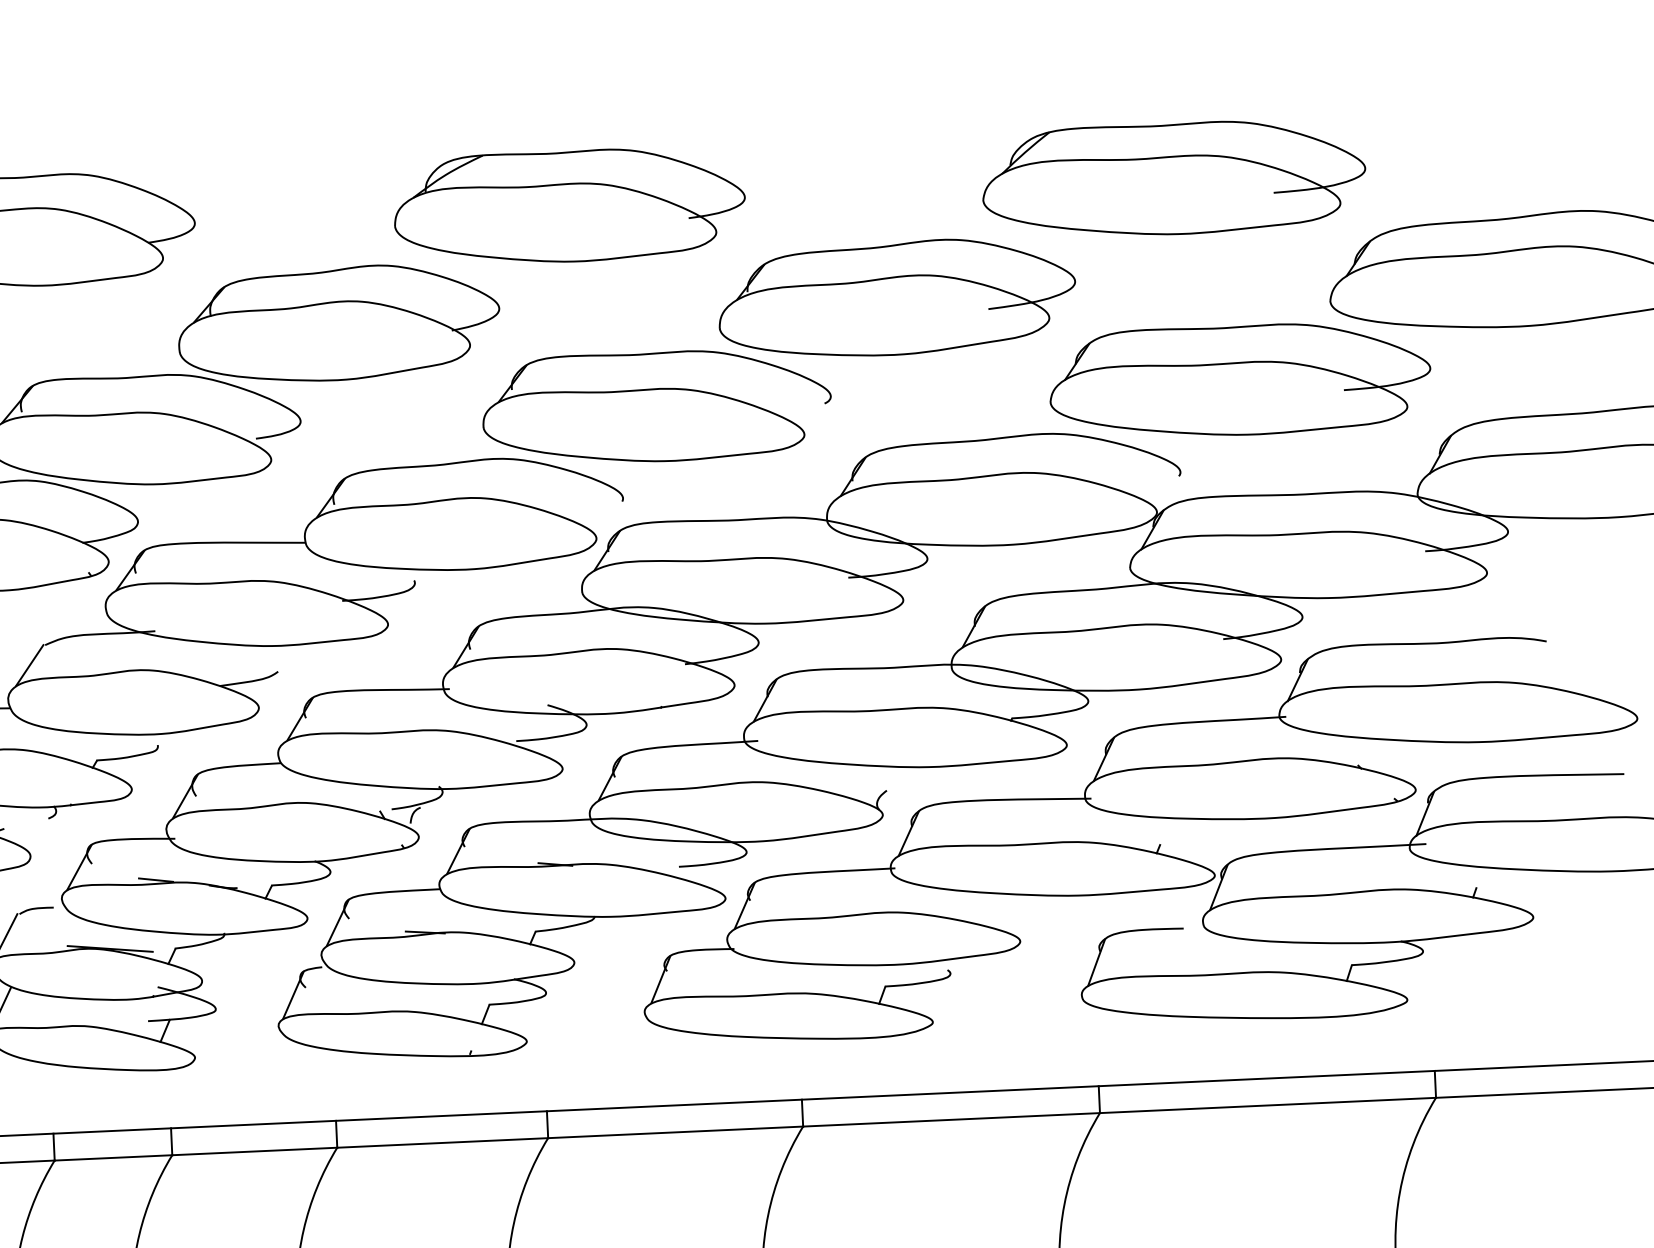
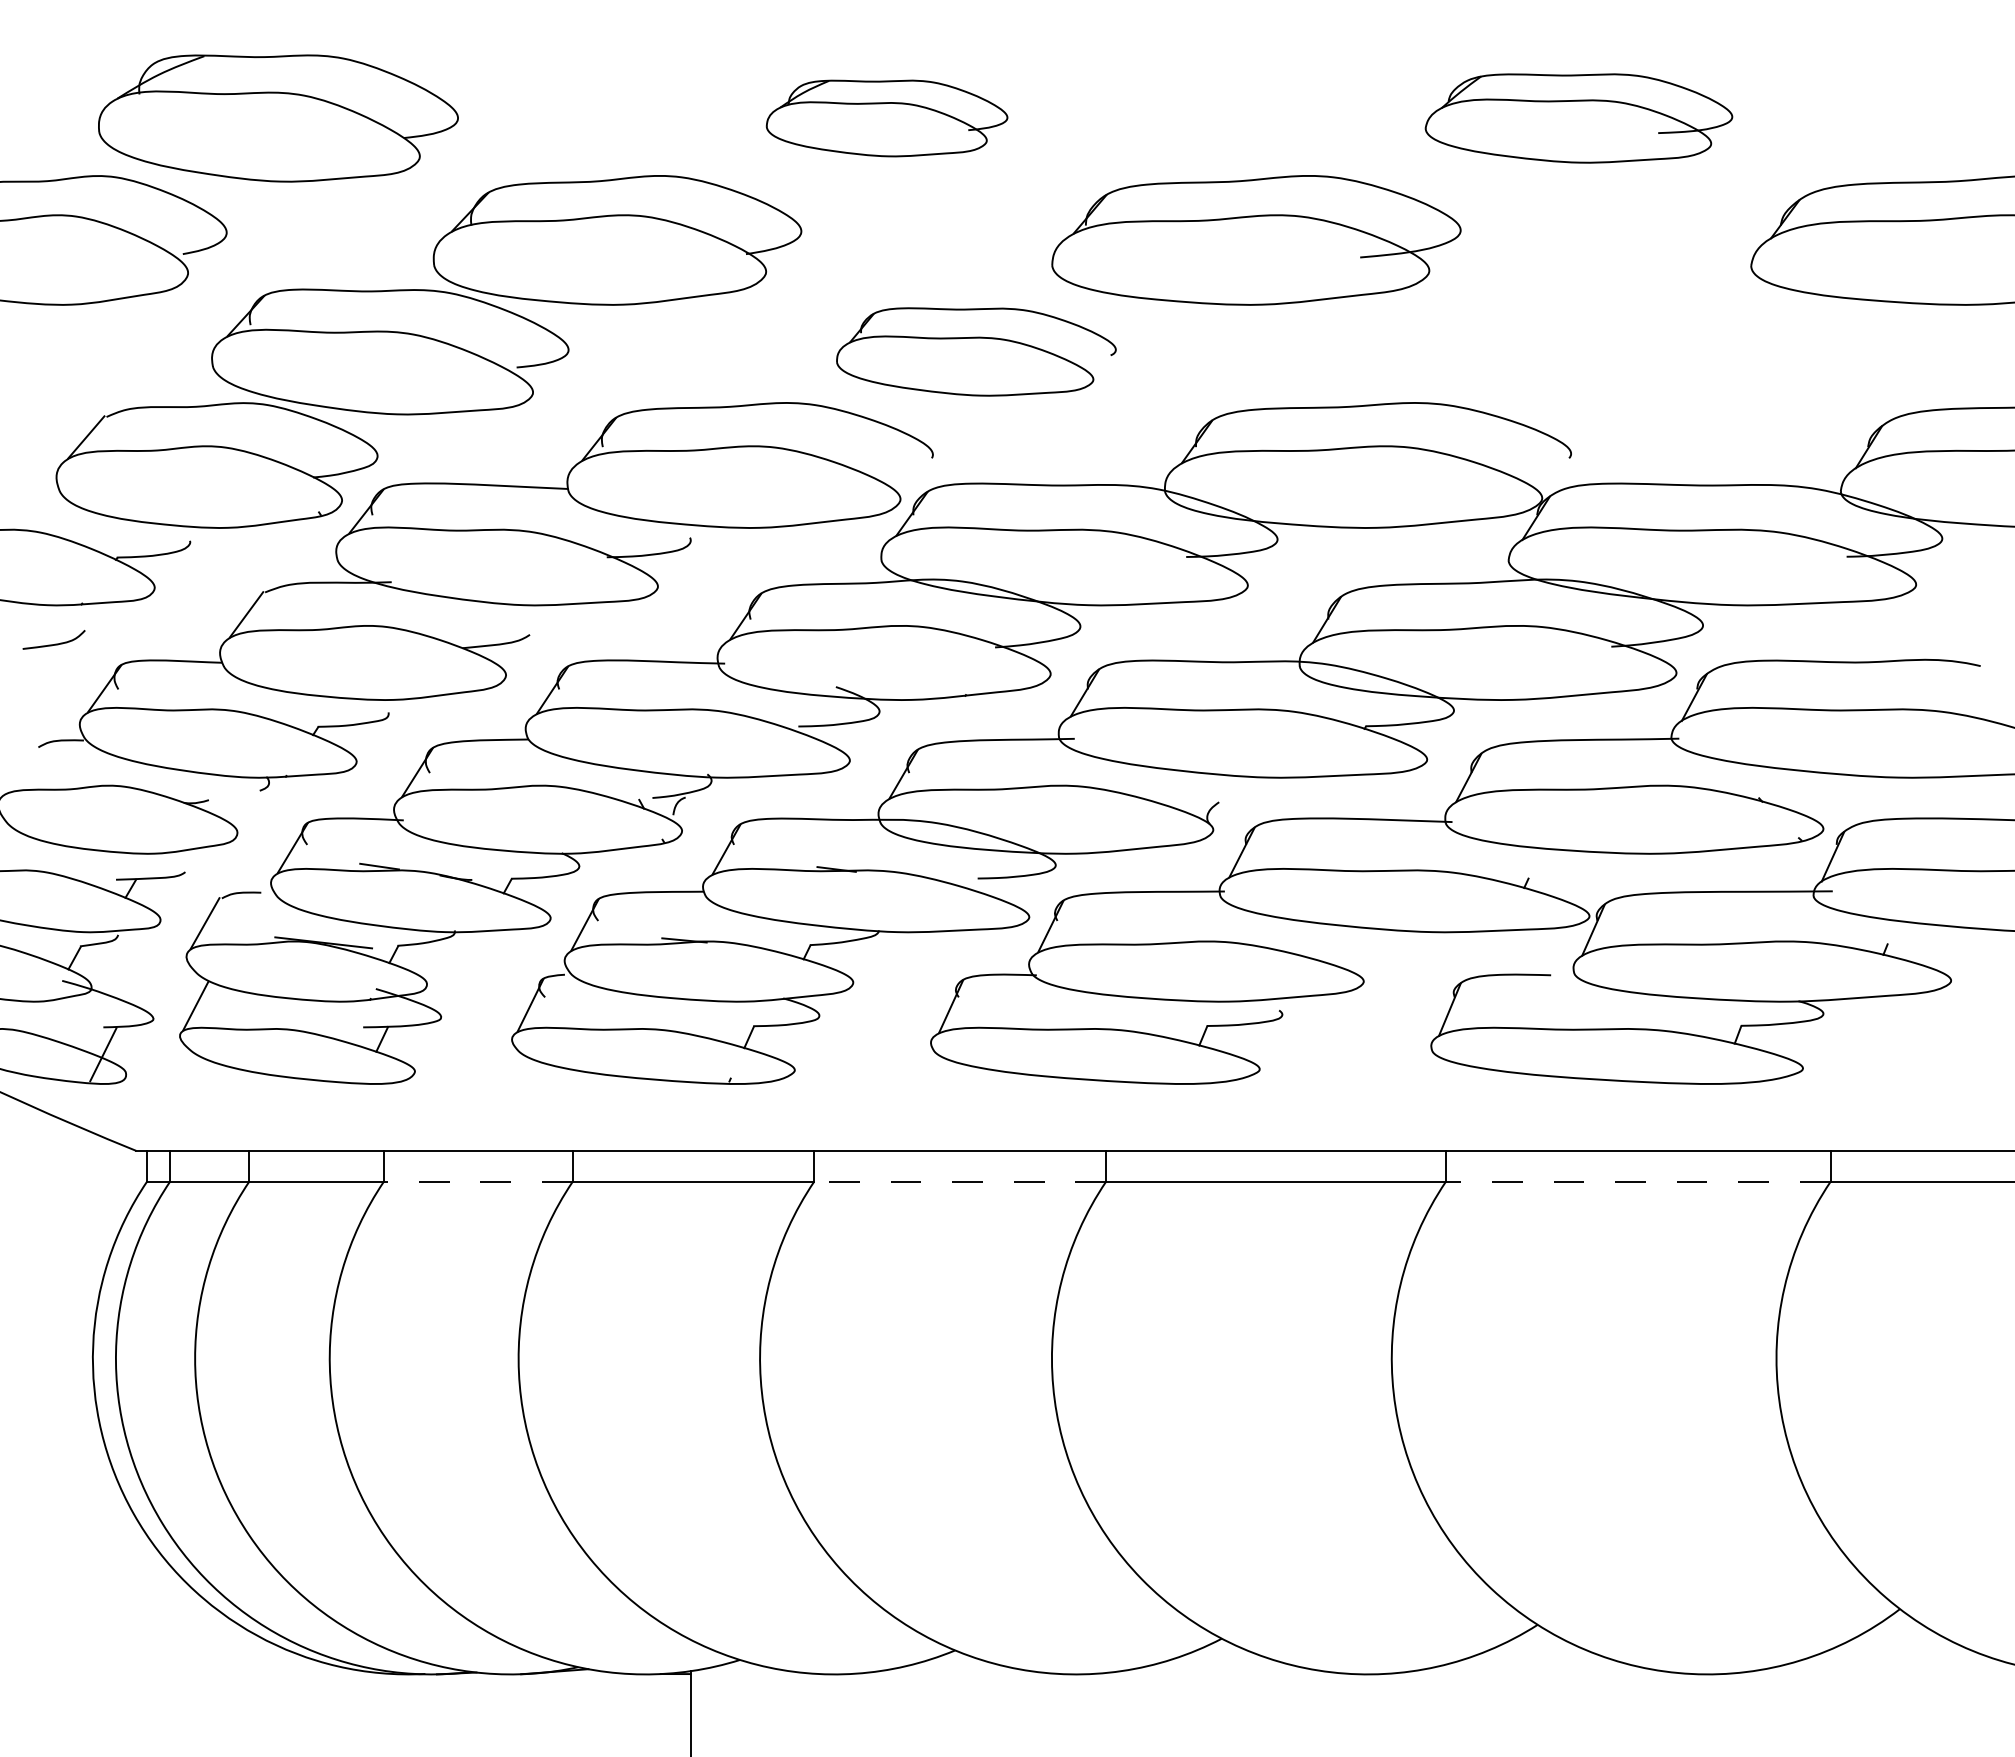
part: (1173, 179) -> (1578, 118), size x0.7
part: (569, 206) -> (886, 118), size x0.6
part: (1239, 380) -> (1643, 351), removed
part: (657, 406) -> (976, 351), size x0.7
line: (1267, 1105) -> (1637, 1181), solid -> dashed
line: (675, 1132) -> (960, 1181), solid -> dashed
line: (254, 1151) -> (477, 1181), solid -> dashed

